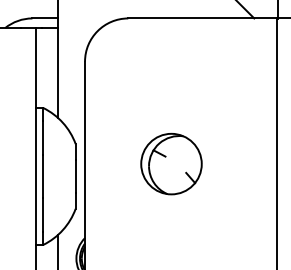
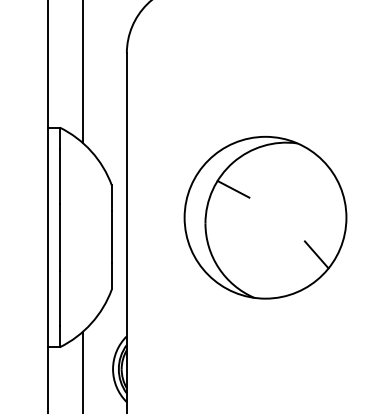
part: (171, 163) -> (265, 216), size x1.67

